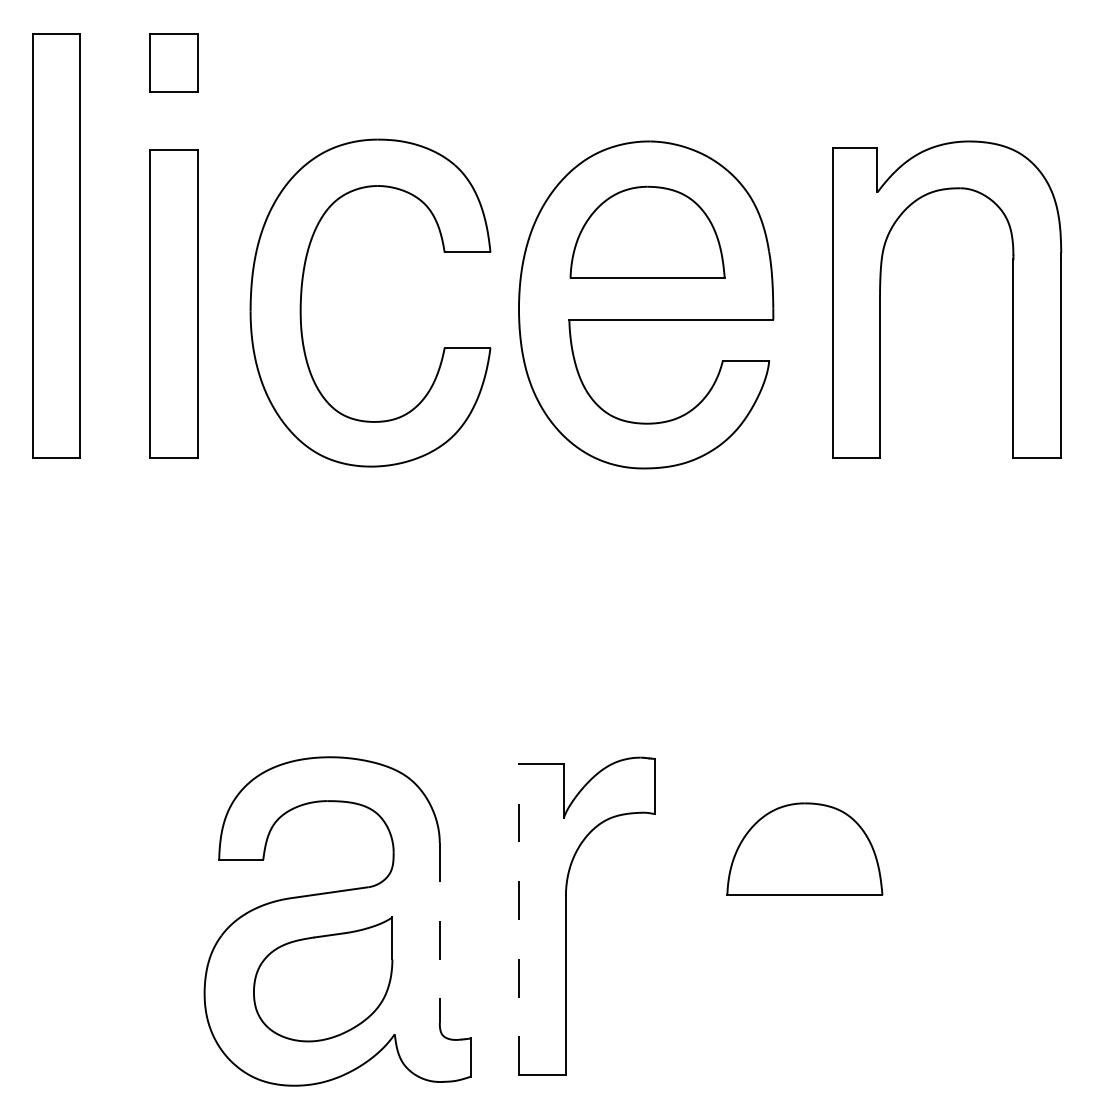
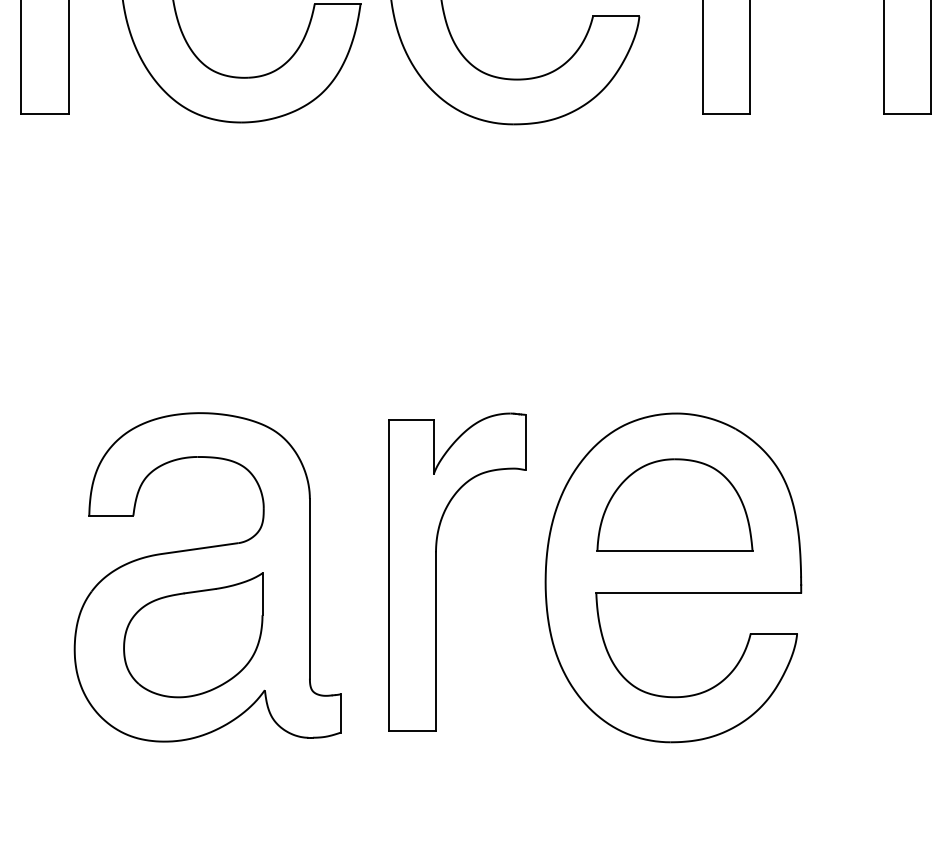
line: (518, 919) -> (388, 575), dashed -> solid
part: (802, 921) -> (672, 577), added
line: (439, 932) -> (309, 588), dashed -> solid

